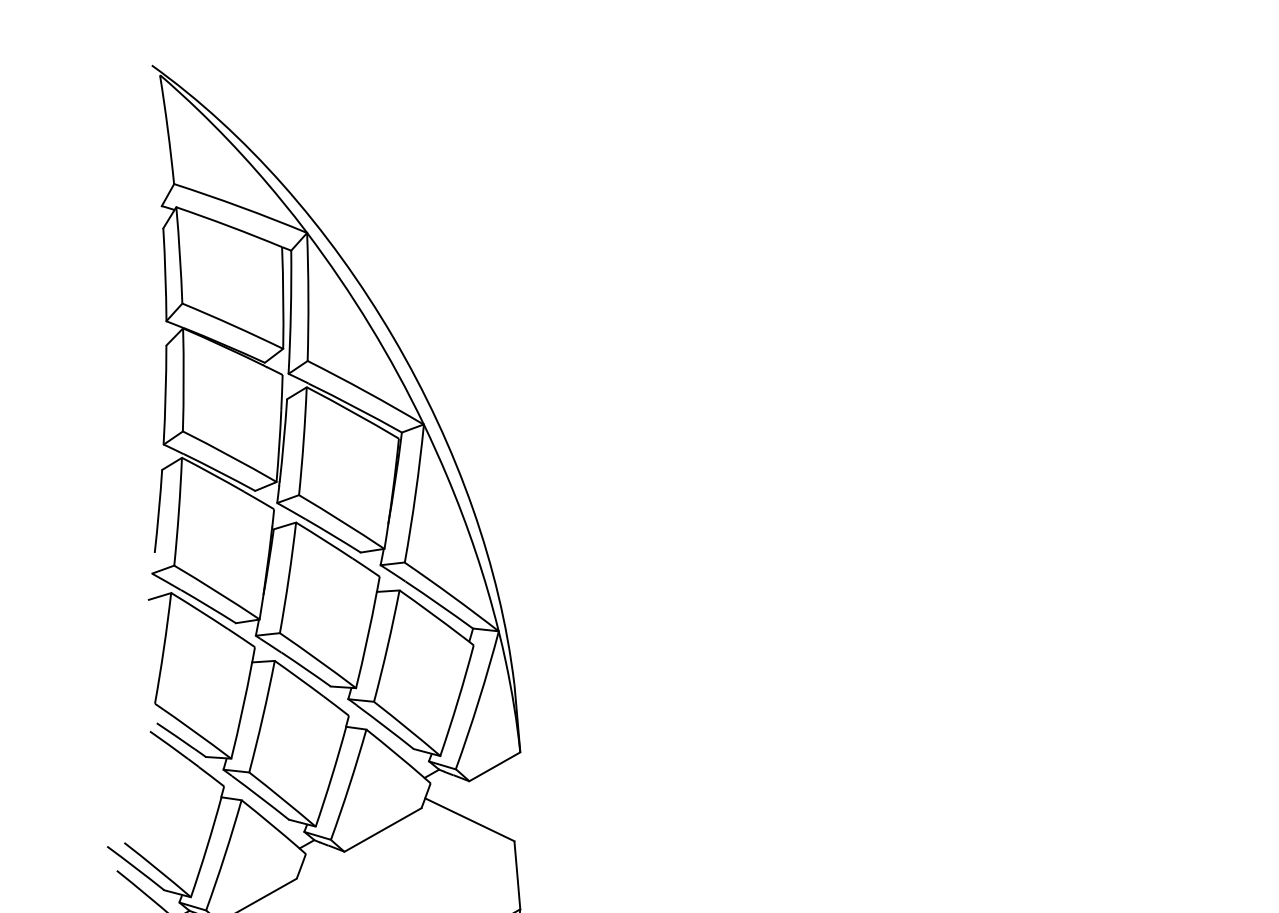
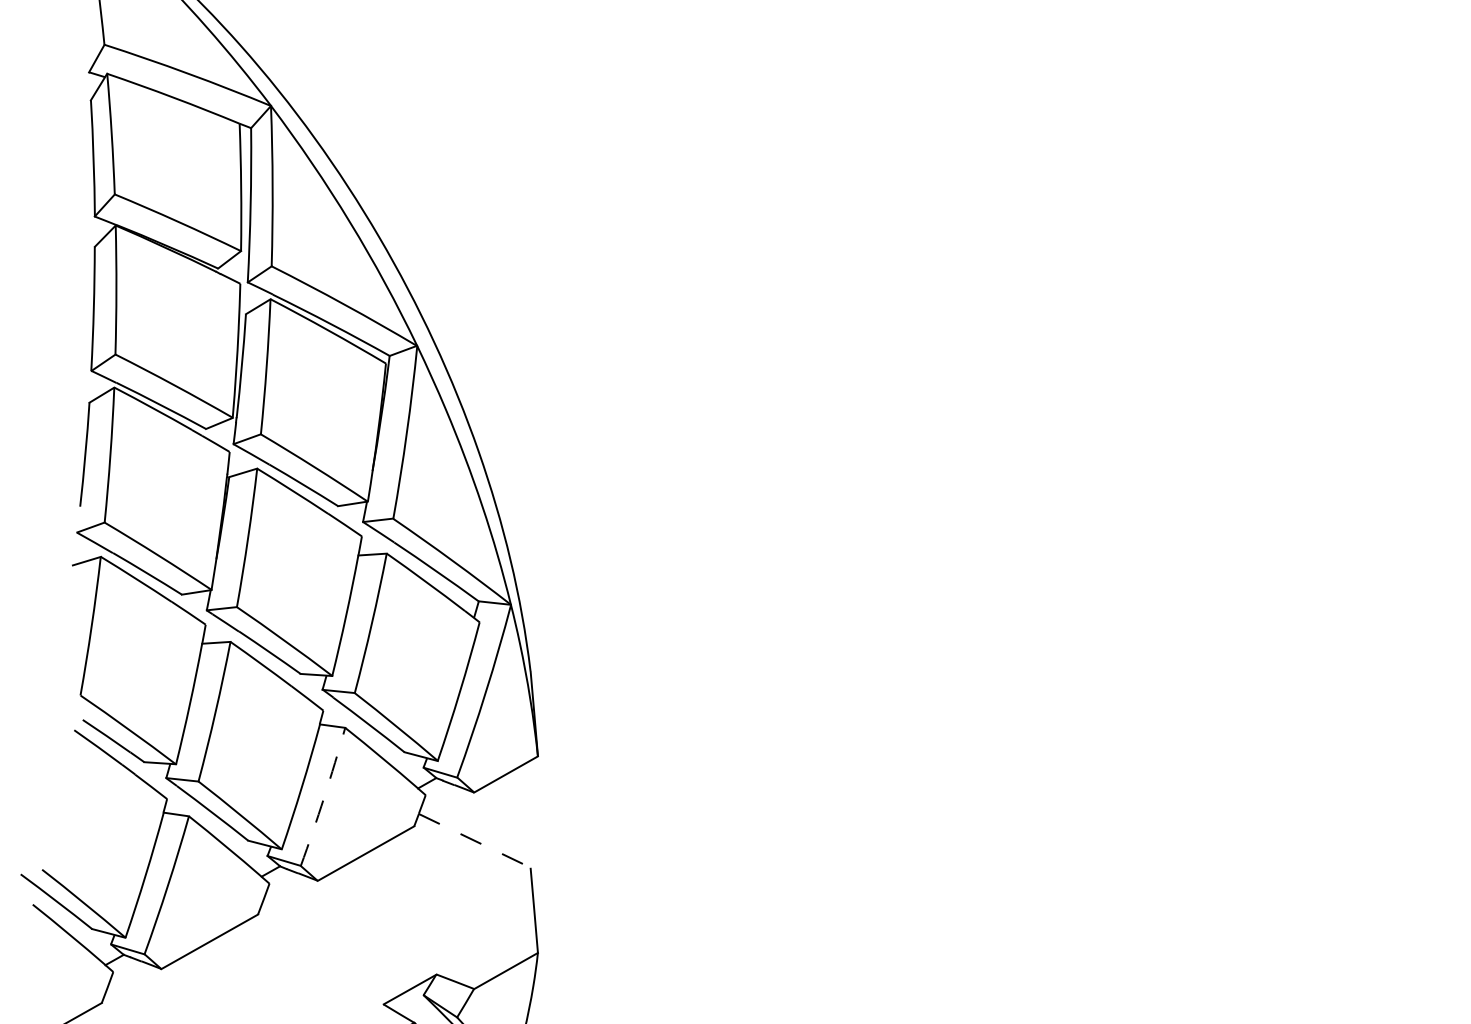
arc: (349, 785) -> (324, 797), solid -> dashed
line: (469, 819) -> (474, 840), solid -> dashed

